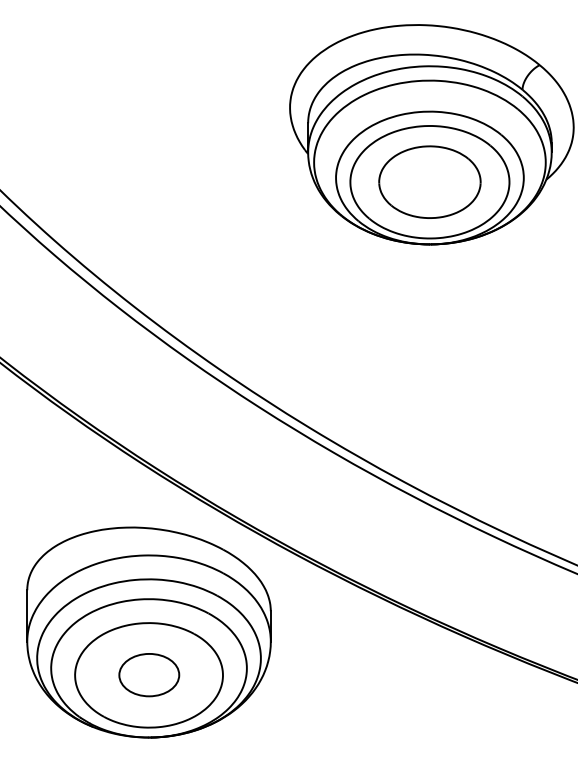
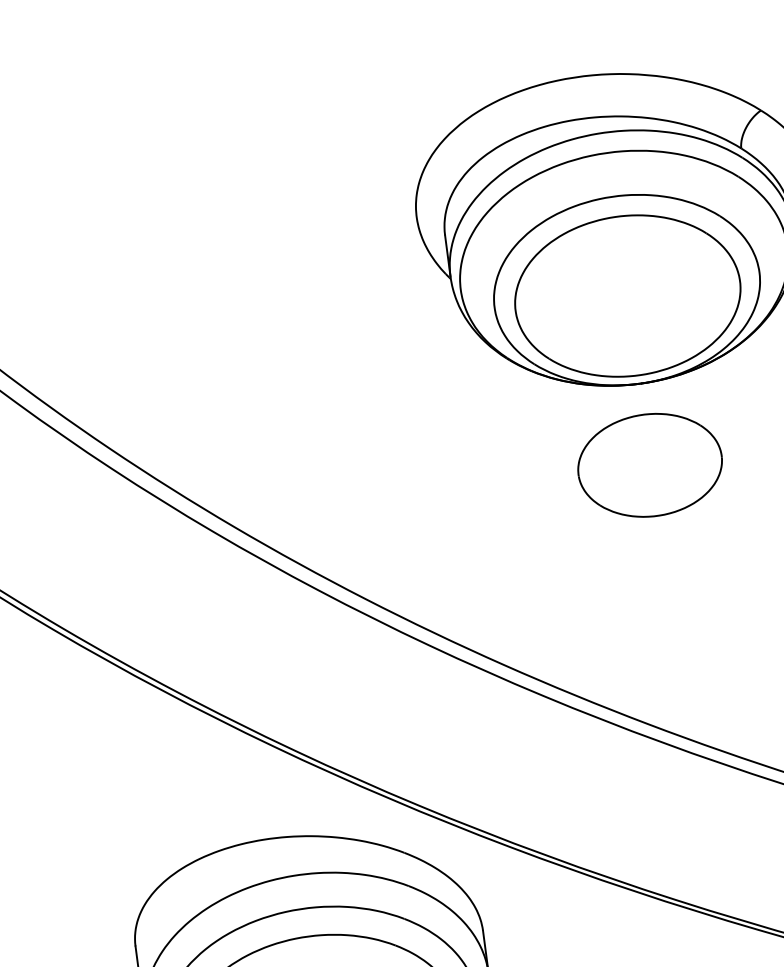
part: (429, 181) -> (649, 464), moved

